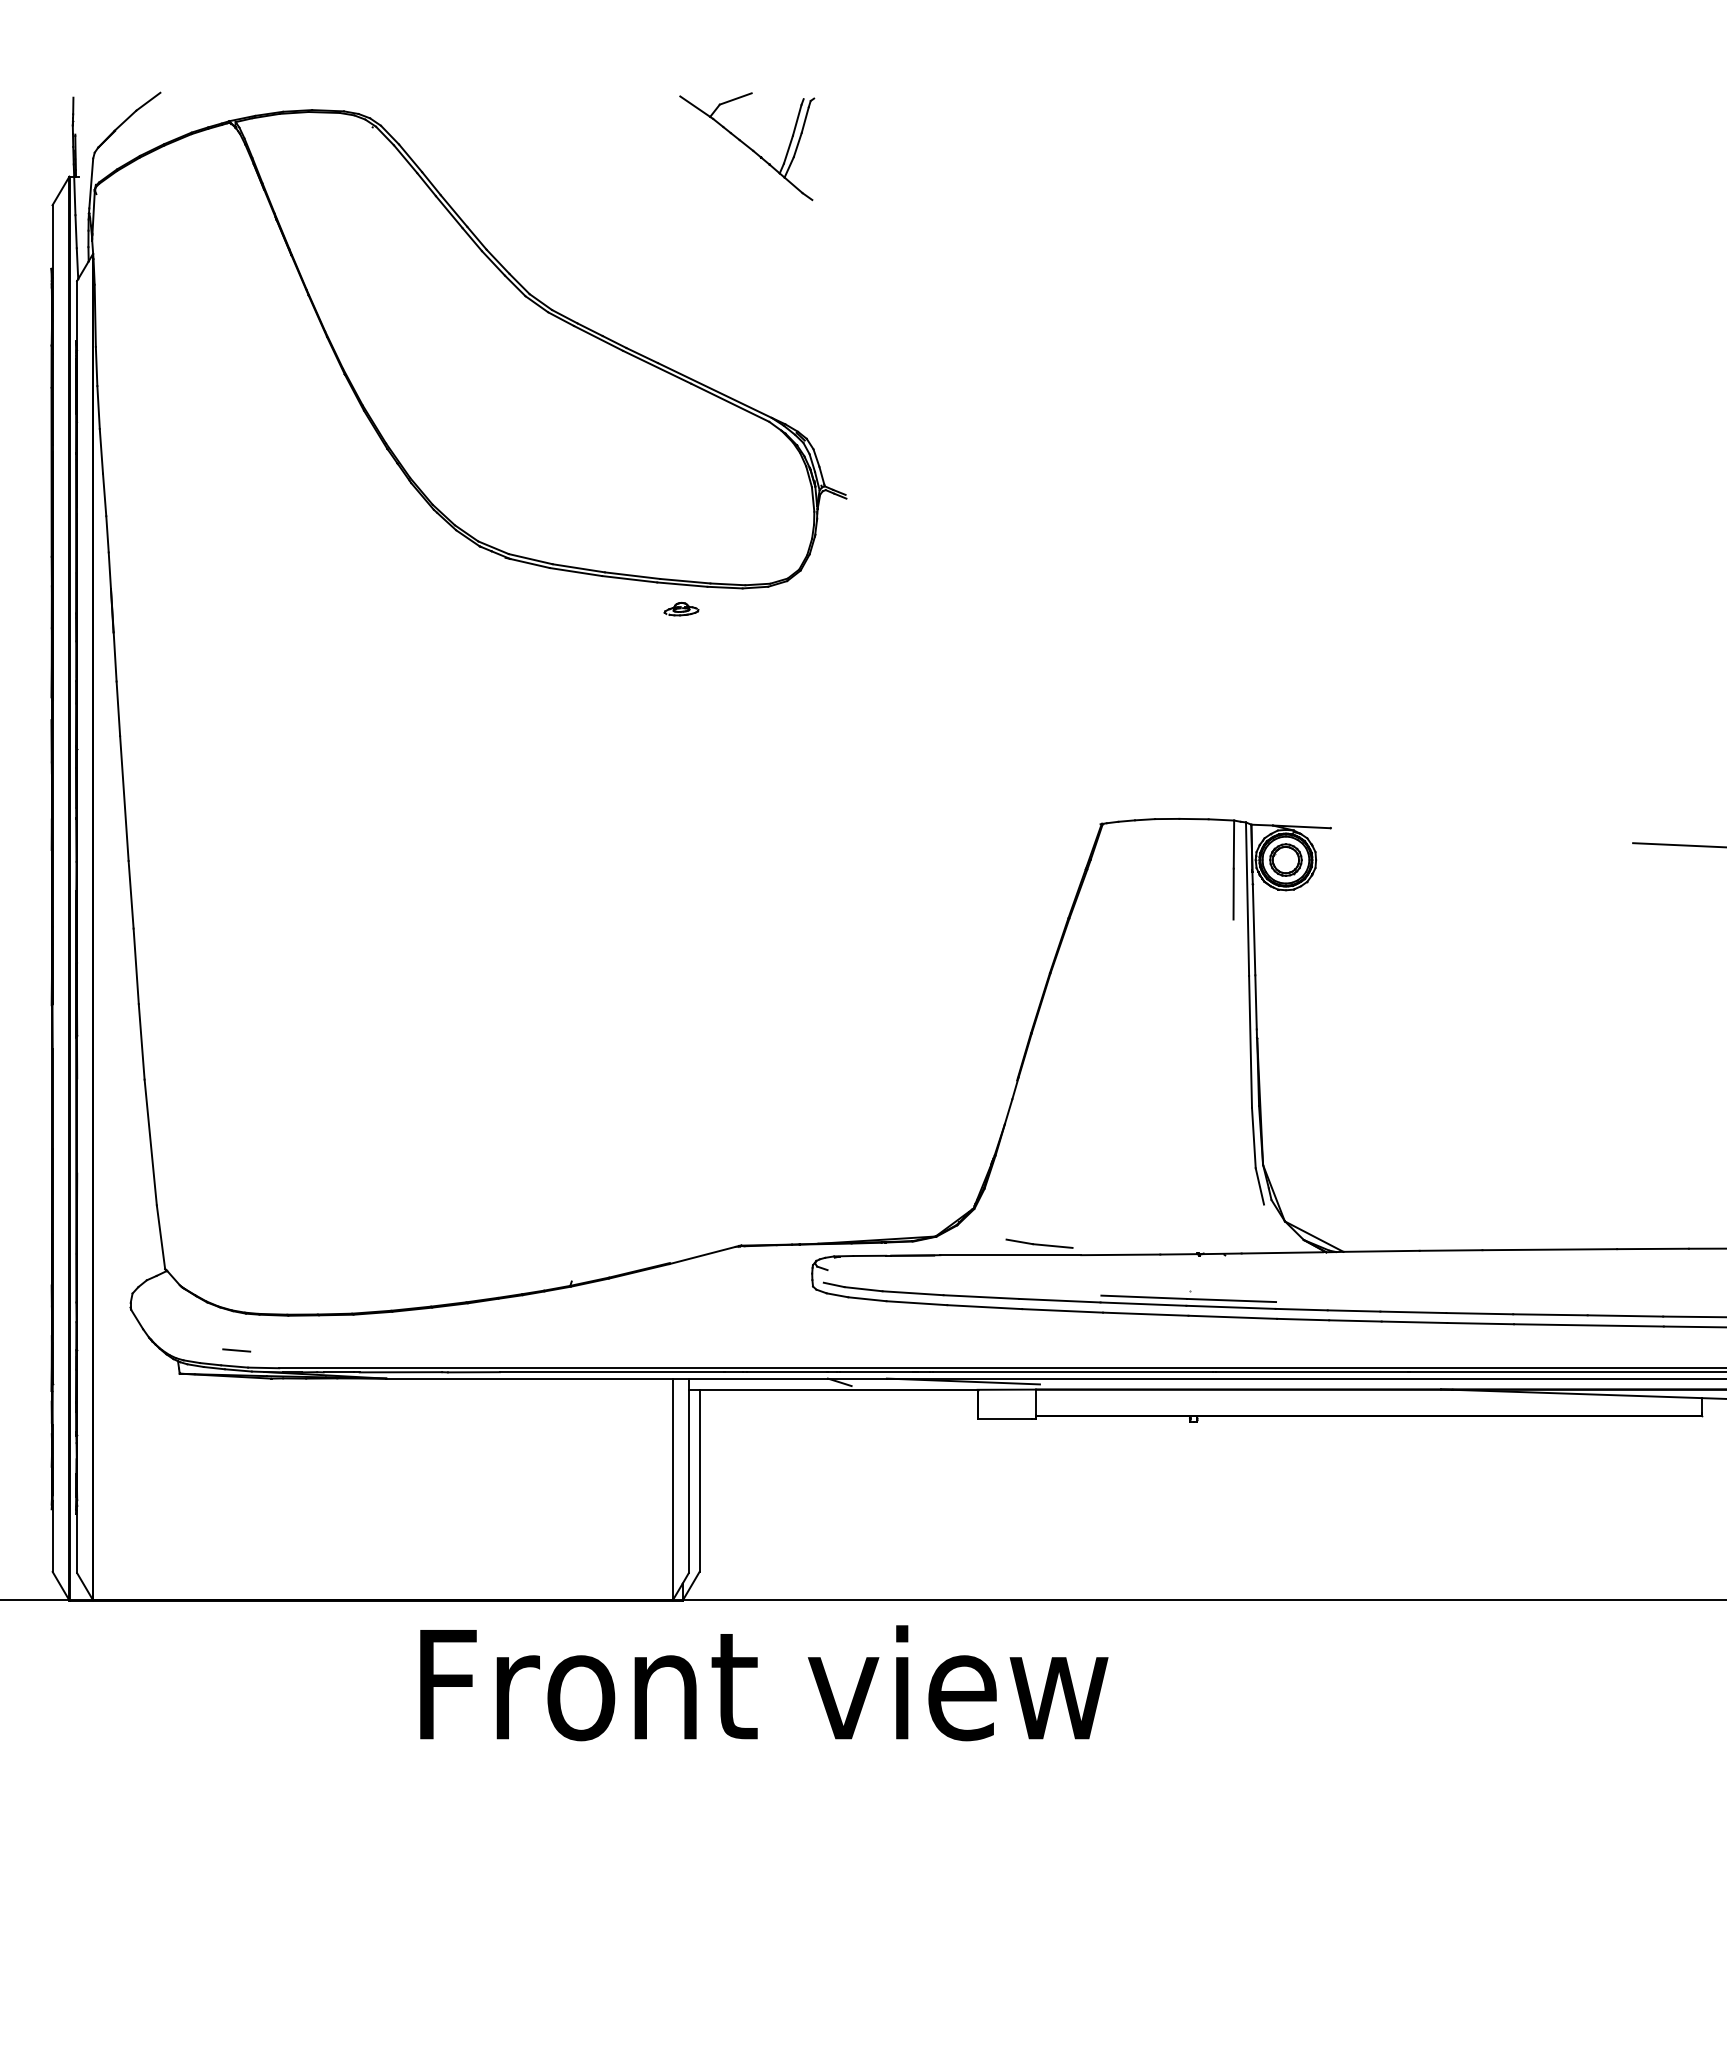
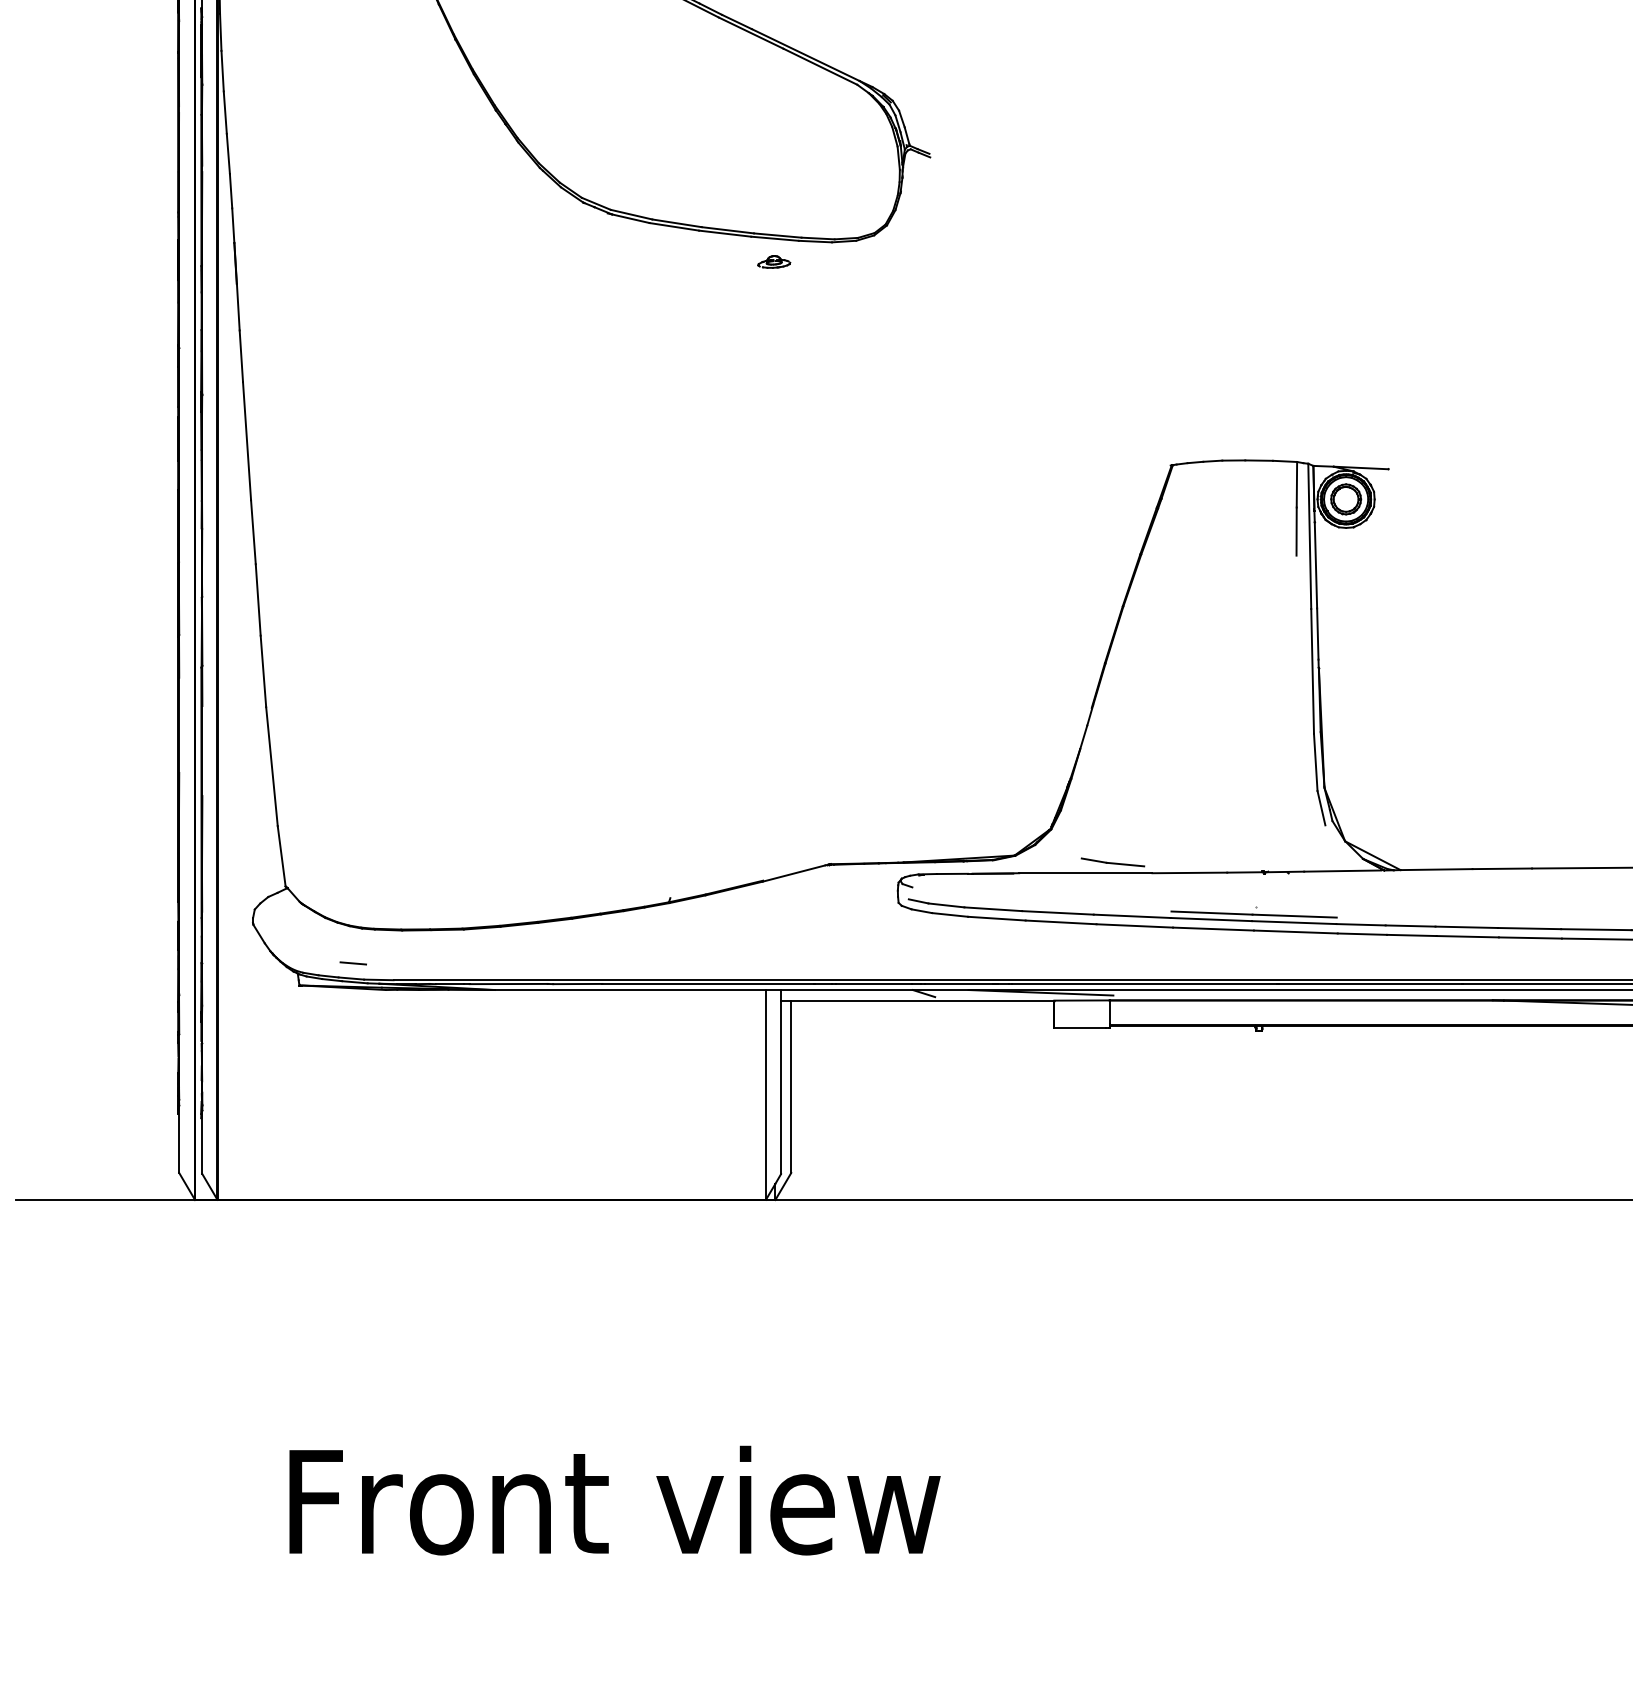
text: (764, 1683) -> (615, 1500), moved

